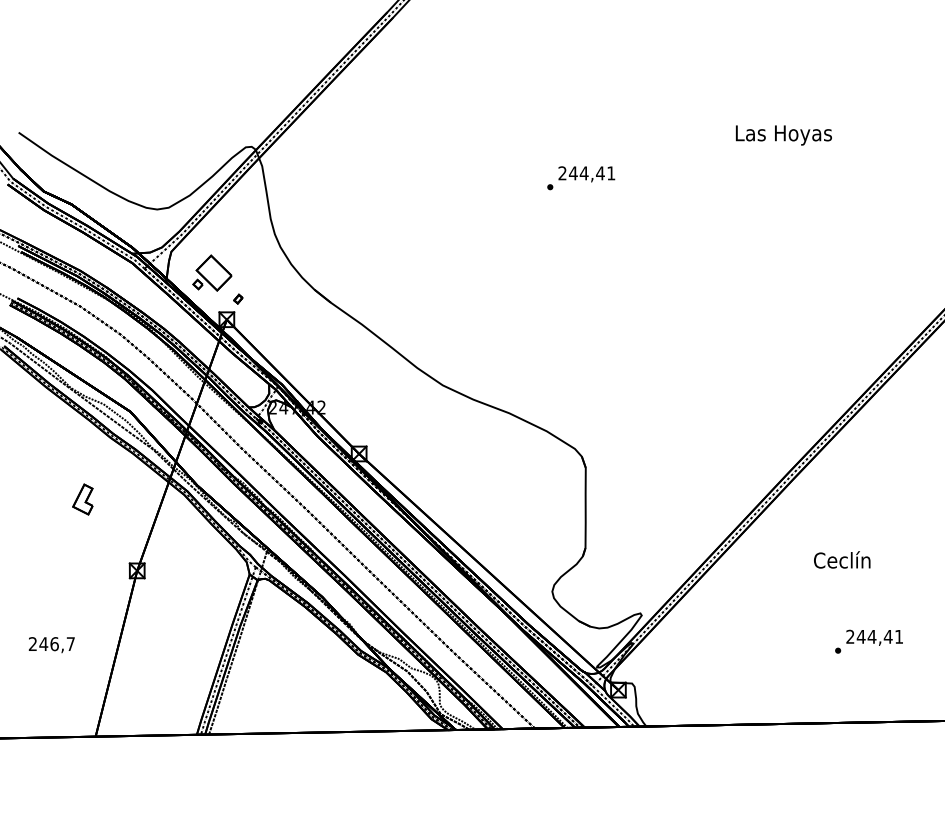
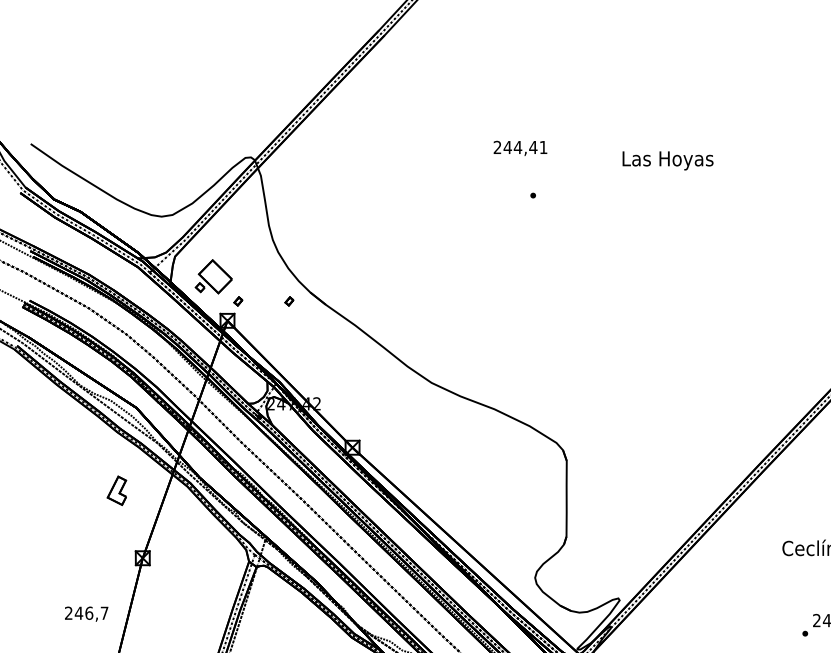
text: (783, 135) -> (667, 160), moved
text: (586, 174) -> (520, 148), moved
part: (292, 298) -> (289, 300), added
part: (82, 499) -> (116, 490), moved
text: (51, 645) -> (86, 614), moved

